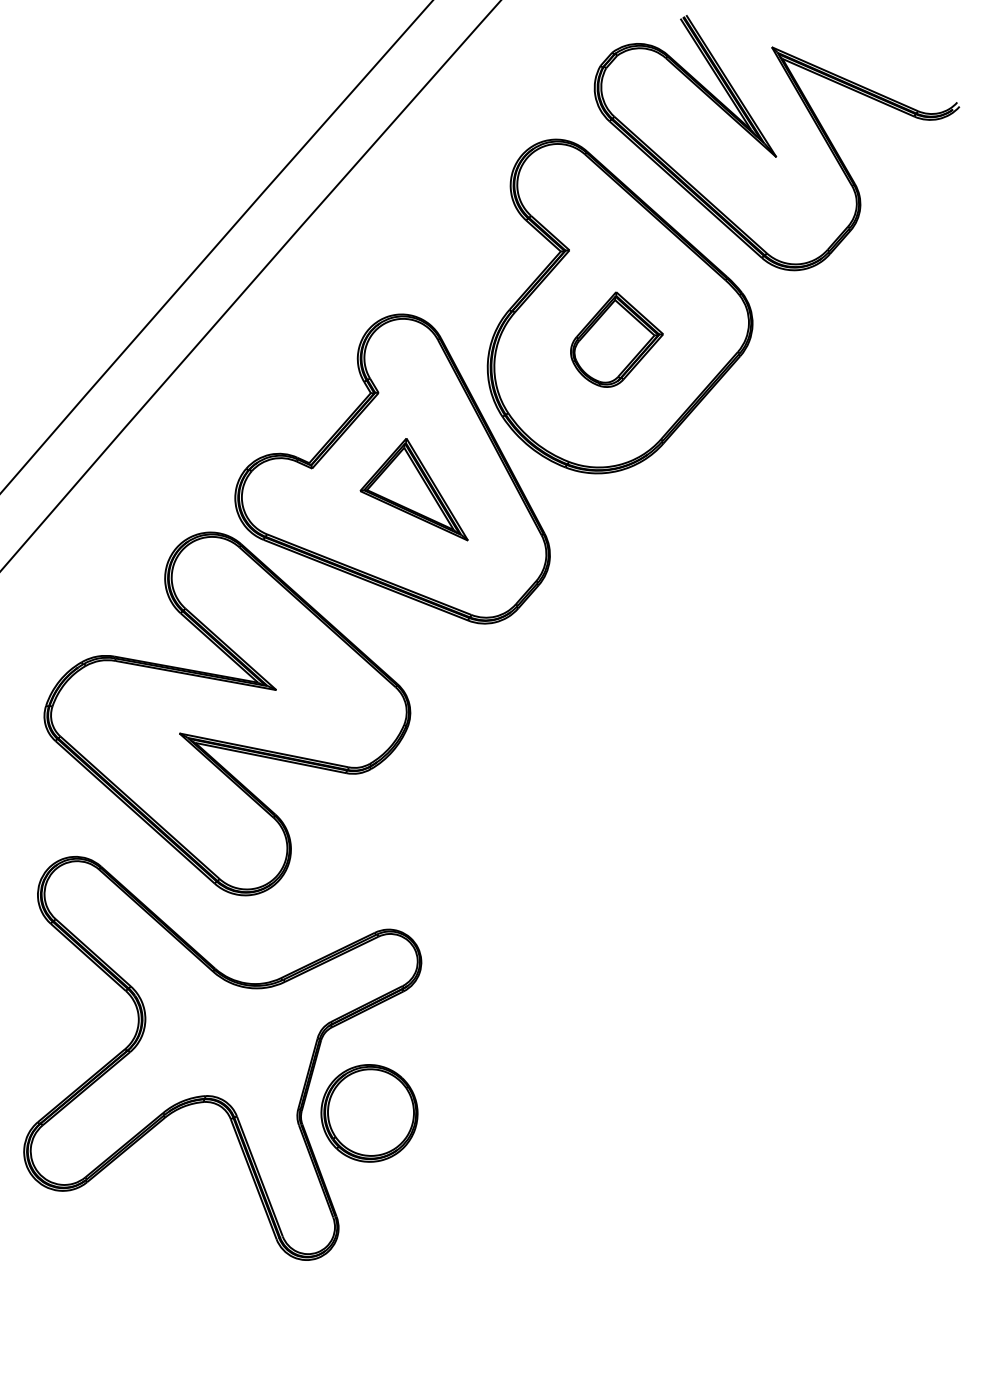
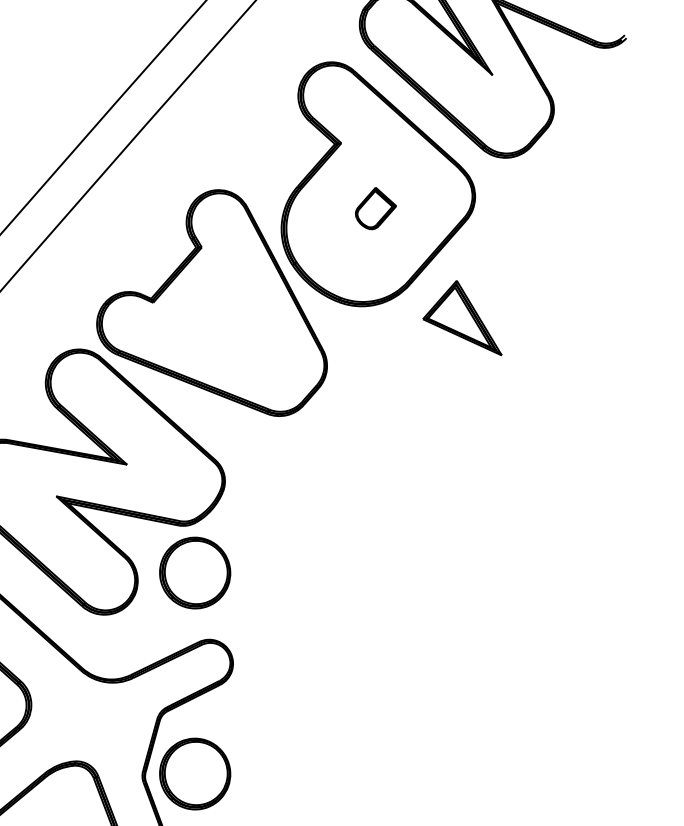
part: (616, 339) -> (375, 208), size x0.6
part: (413, 489) -> (461, 318), moved
part: (369, 838) -> (195, 573), added

